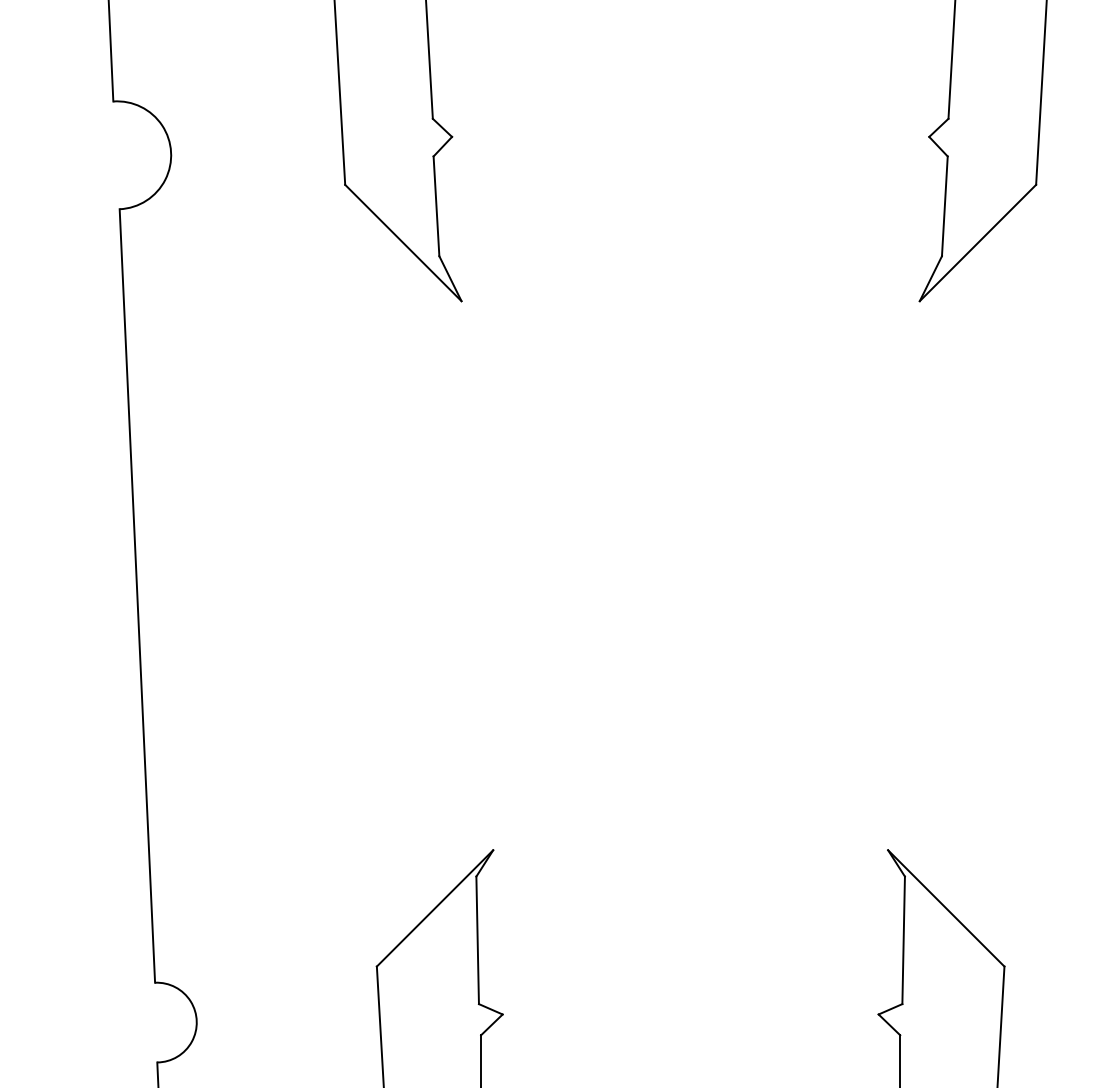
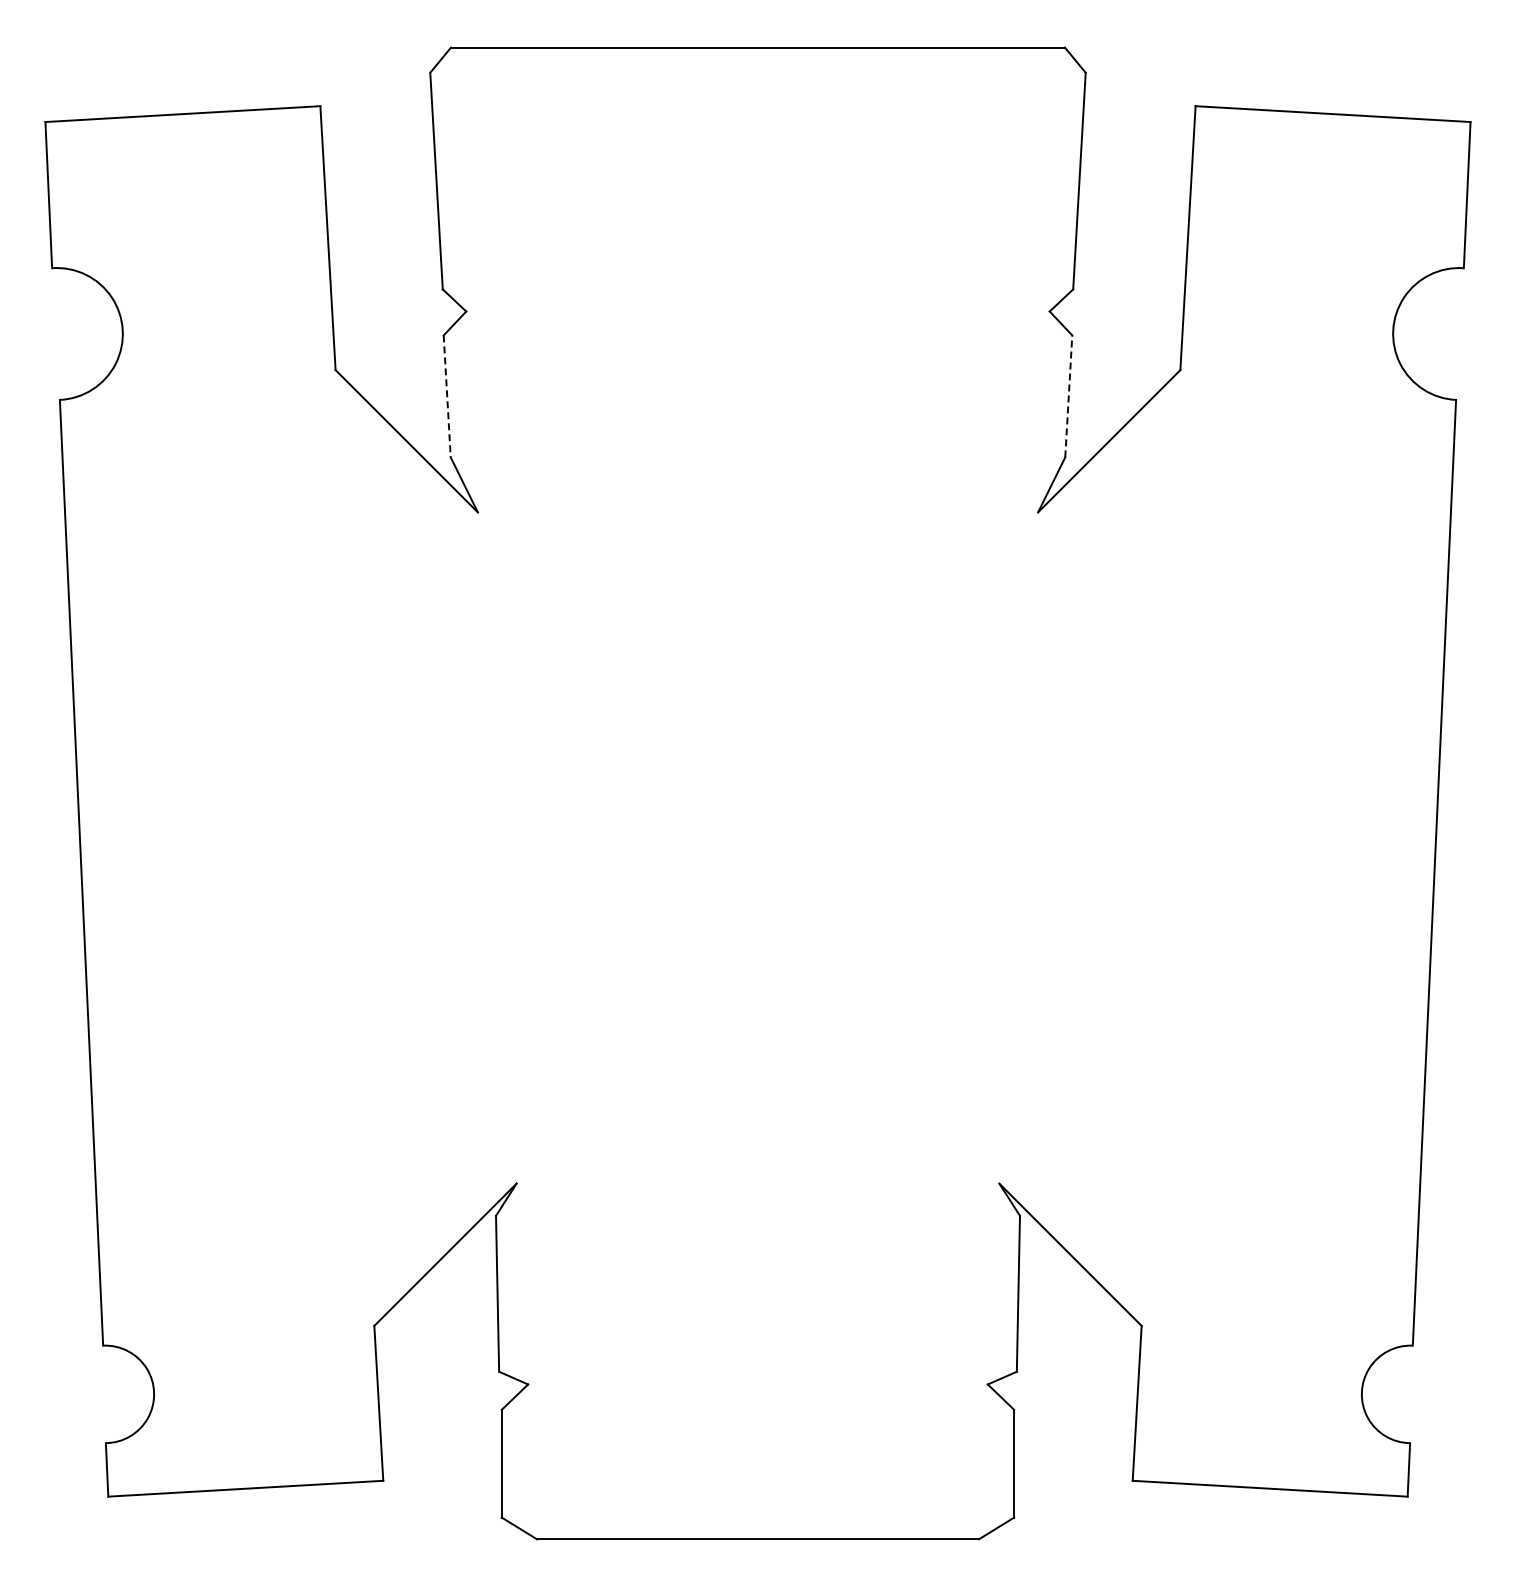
line: (944, 205) -> (1068, 395), solid -> dashed
line: (436, 206) -> (447, 396), solid -> dashed

